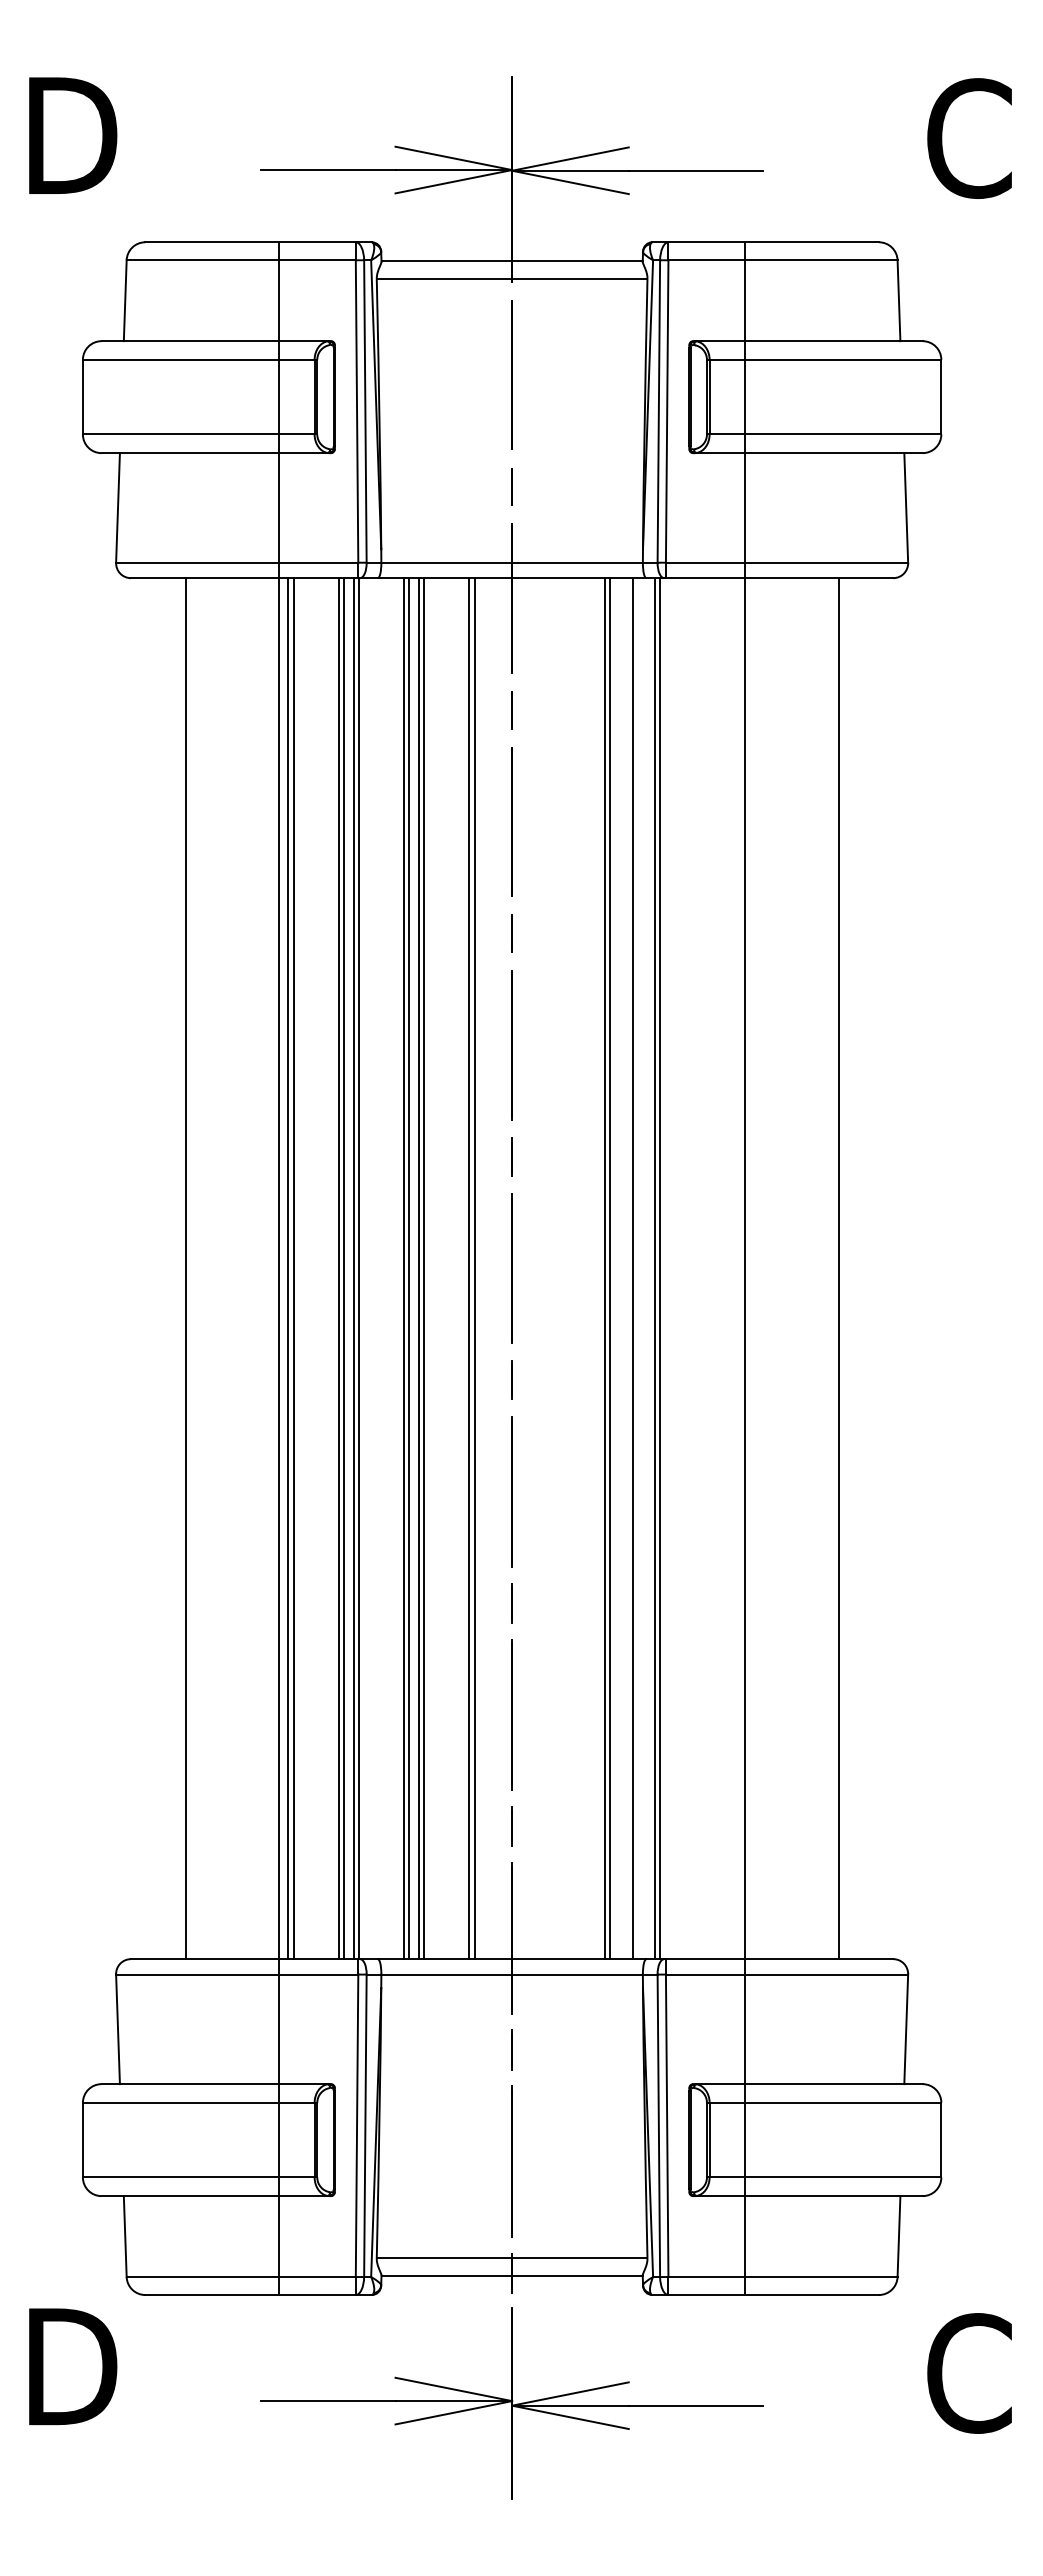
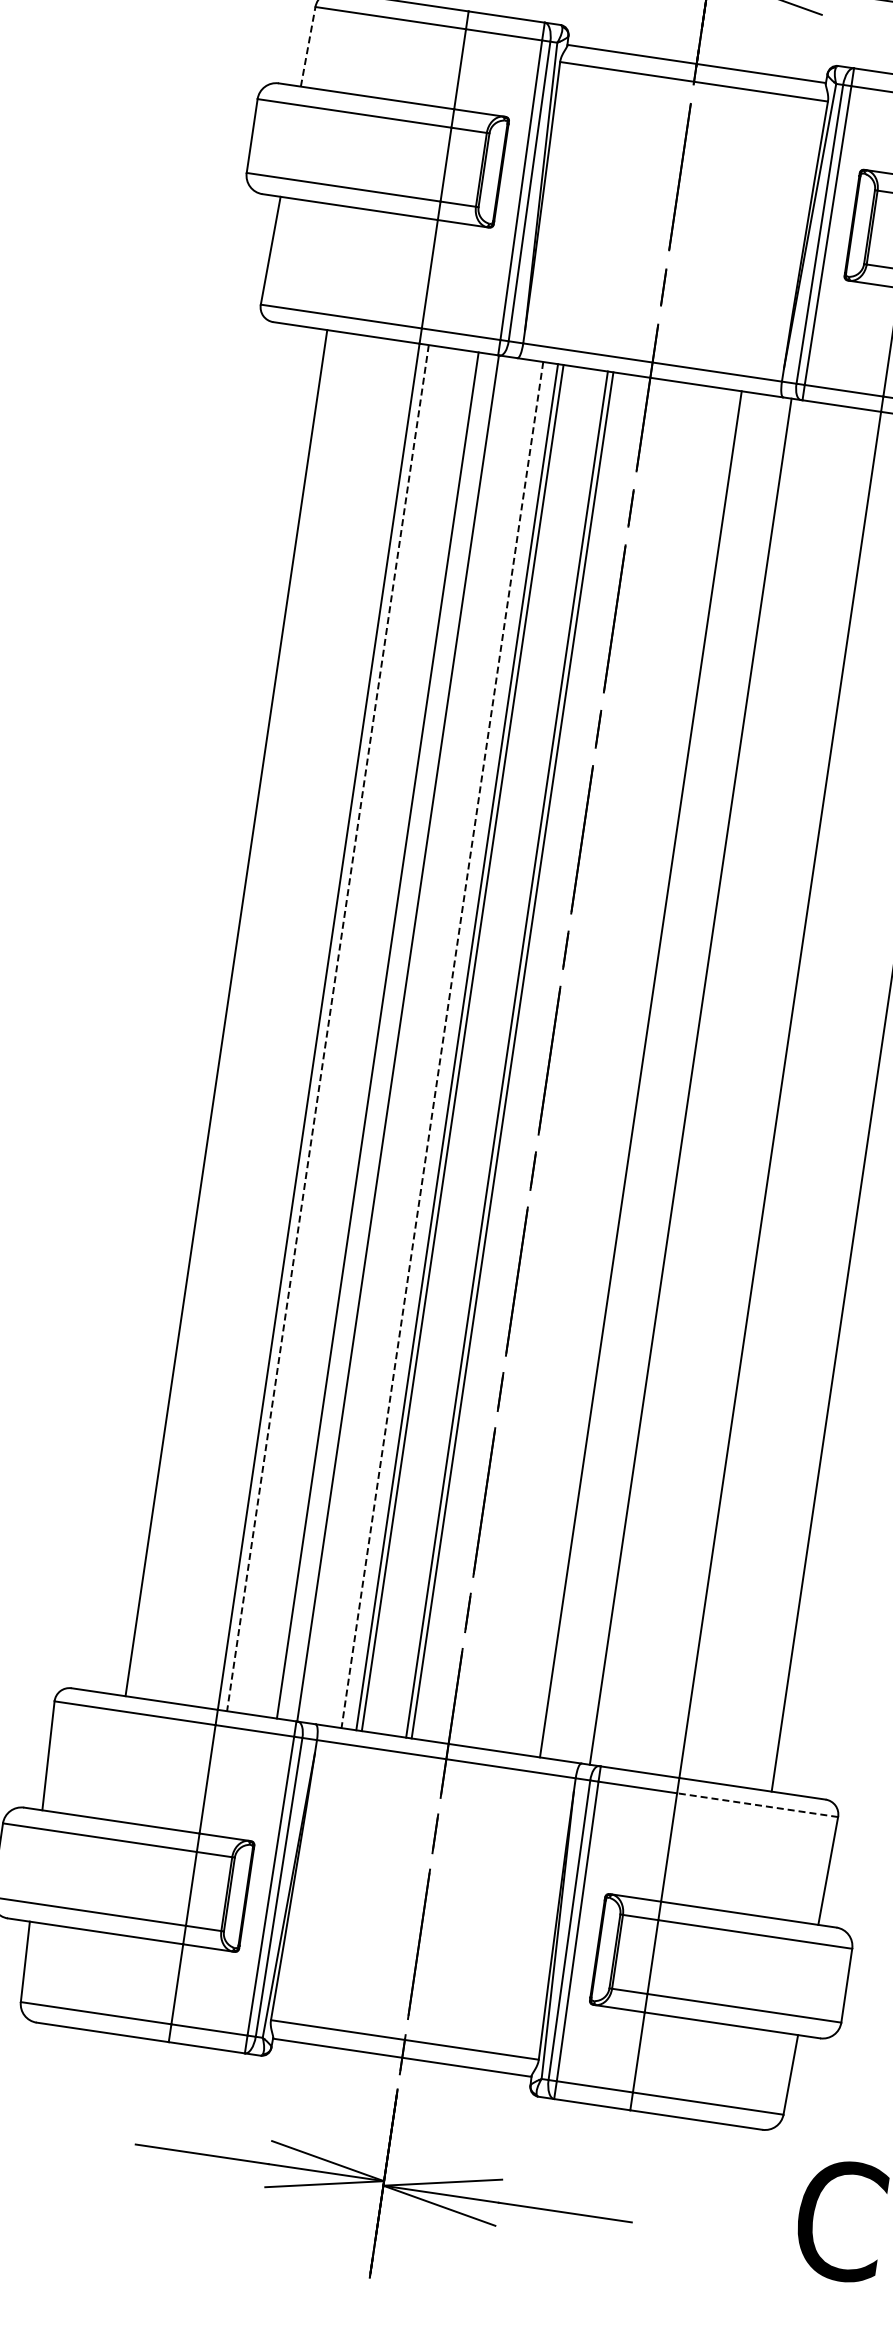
line: (125, 300) -> (308, 46), solid -> dashed
line: (293, 1268) -> (333, 1028), removed
line: (344, 1268) -> (383, 1036), removed
line: (353, 1268) -> (392, 1037), removed
line: (409, 1268) -> (447, 1045), removed
line: (610, 1268) -> (646, 1075), removed
line: (632, 1268) -> (668, 1078), removed
line: (660, 1268) -> (696, 1082), removed
line: (288, 1269) -> (328, 1029), solid -> dashed
line: (403, 1269) -> (441, 1045), solid -> dashed
line: (826, 1974) -> (757, 1805), solid -> dashed

